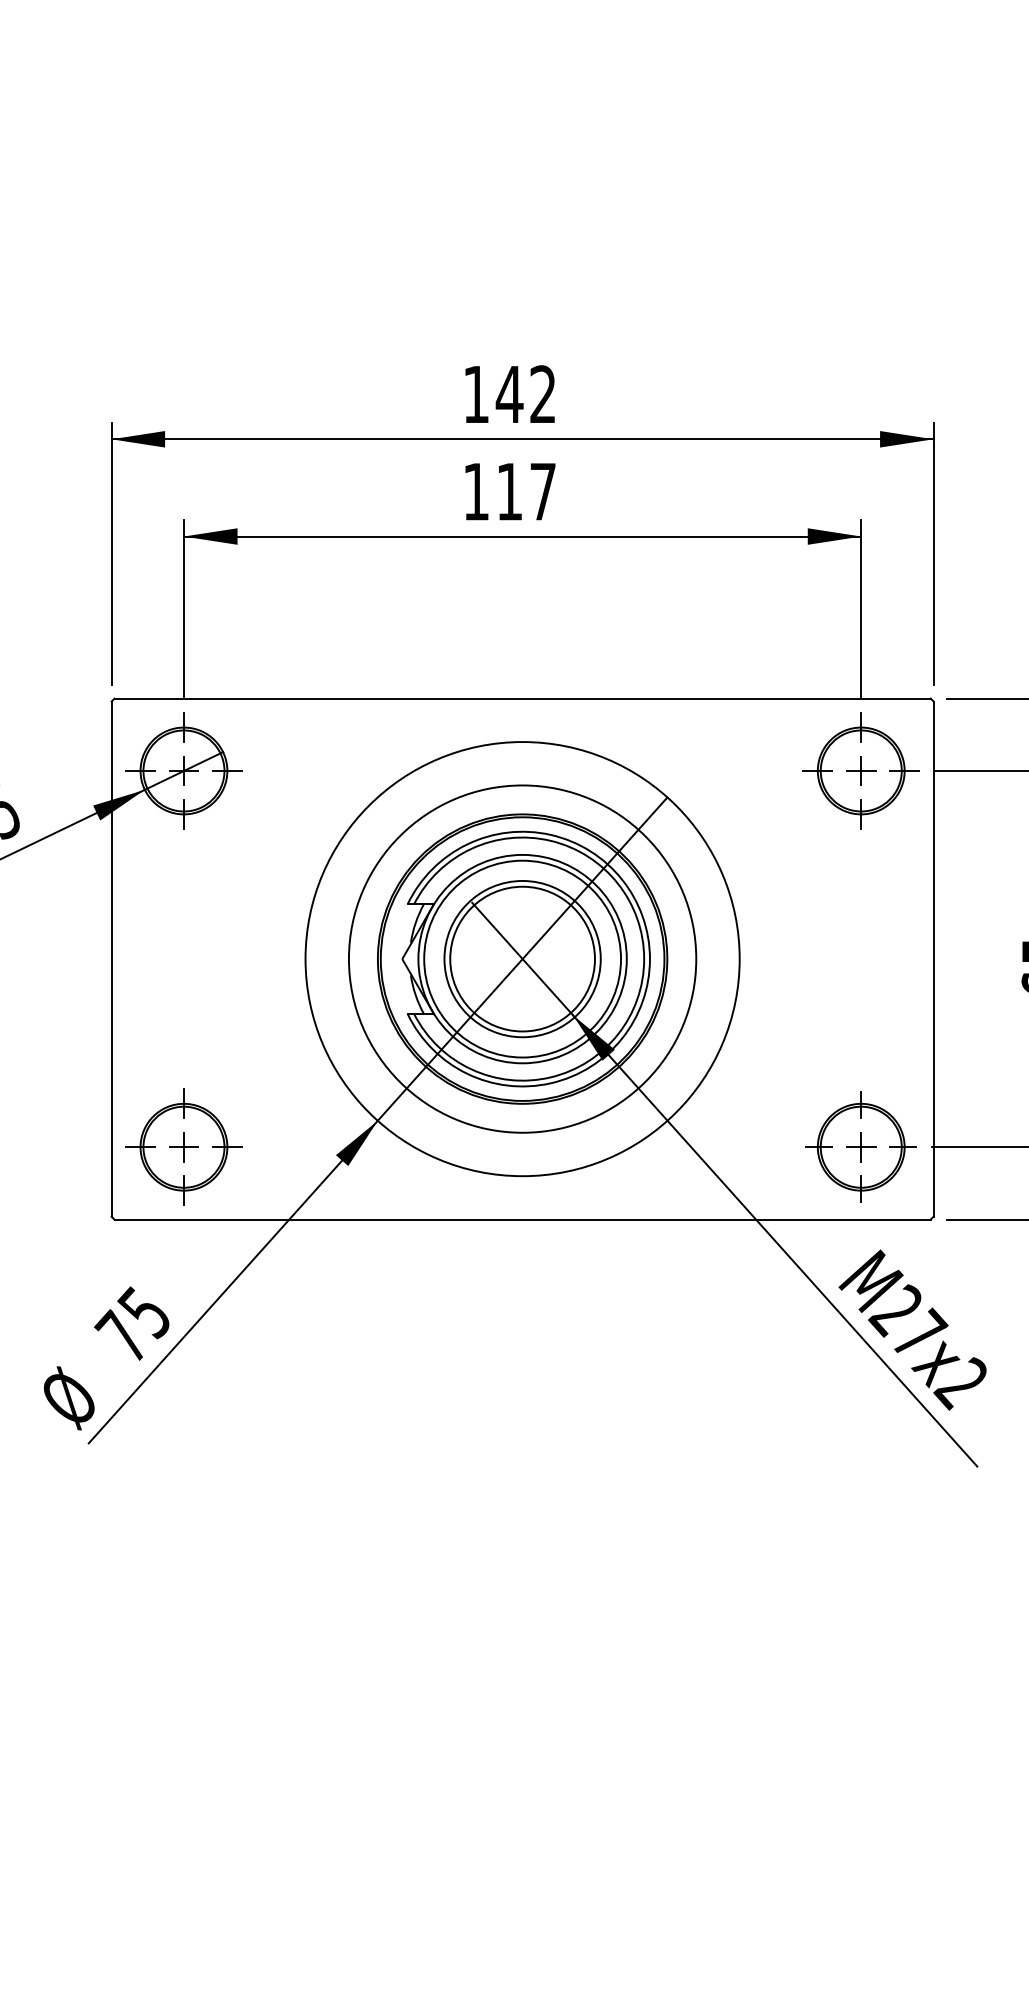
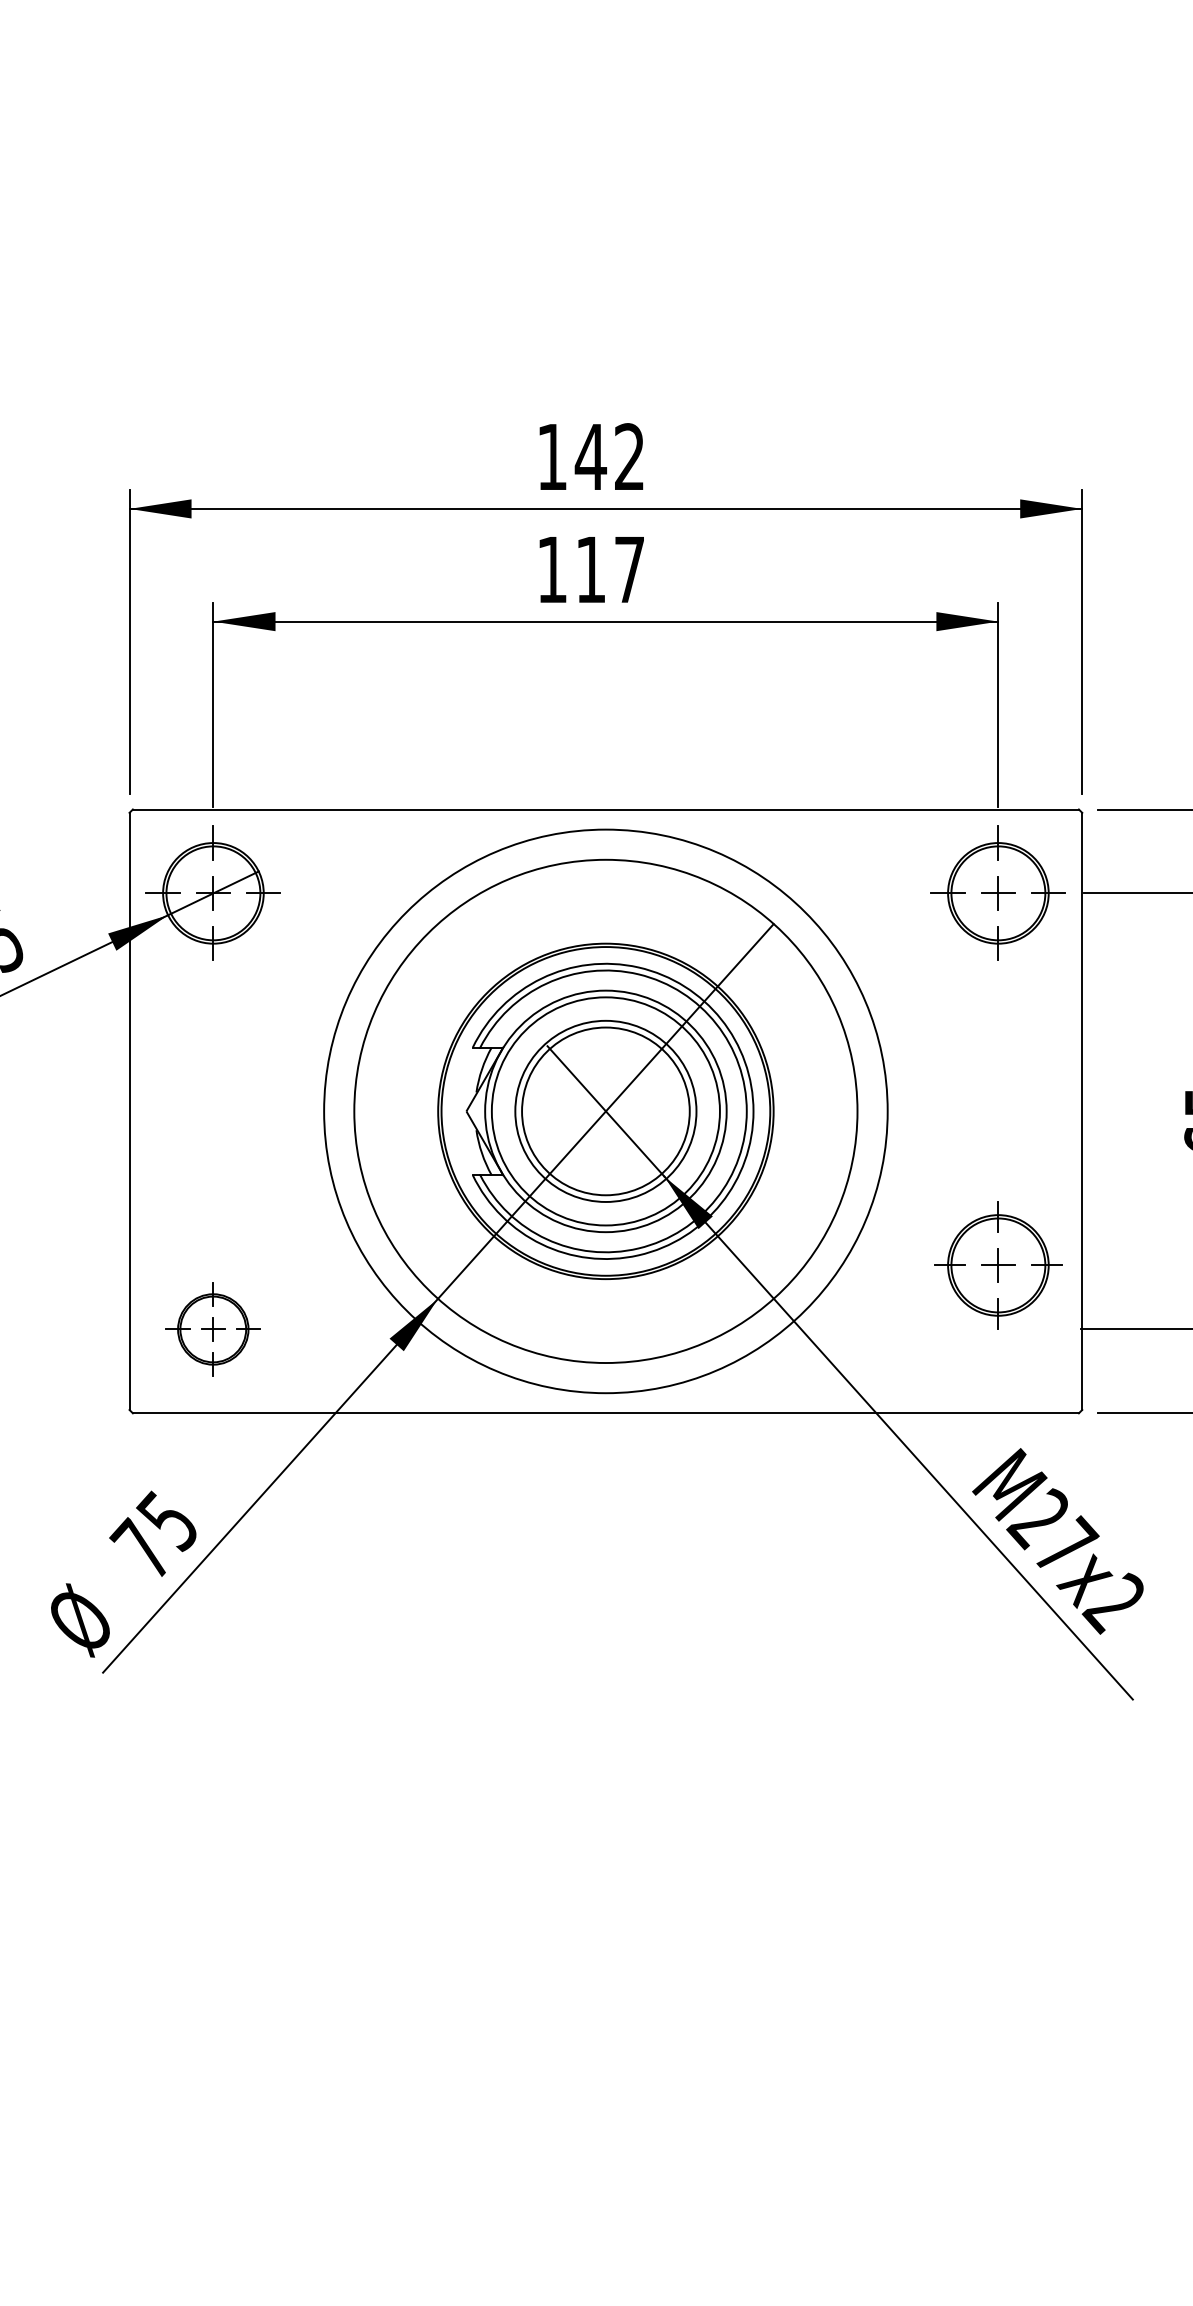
circle: (522, 959) -> (605, 1111), size x1.4
part: (183, 1147) -> (212, 1329), size x0.7
part: (861, 1147) -> (998, 1265), moved

